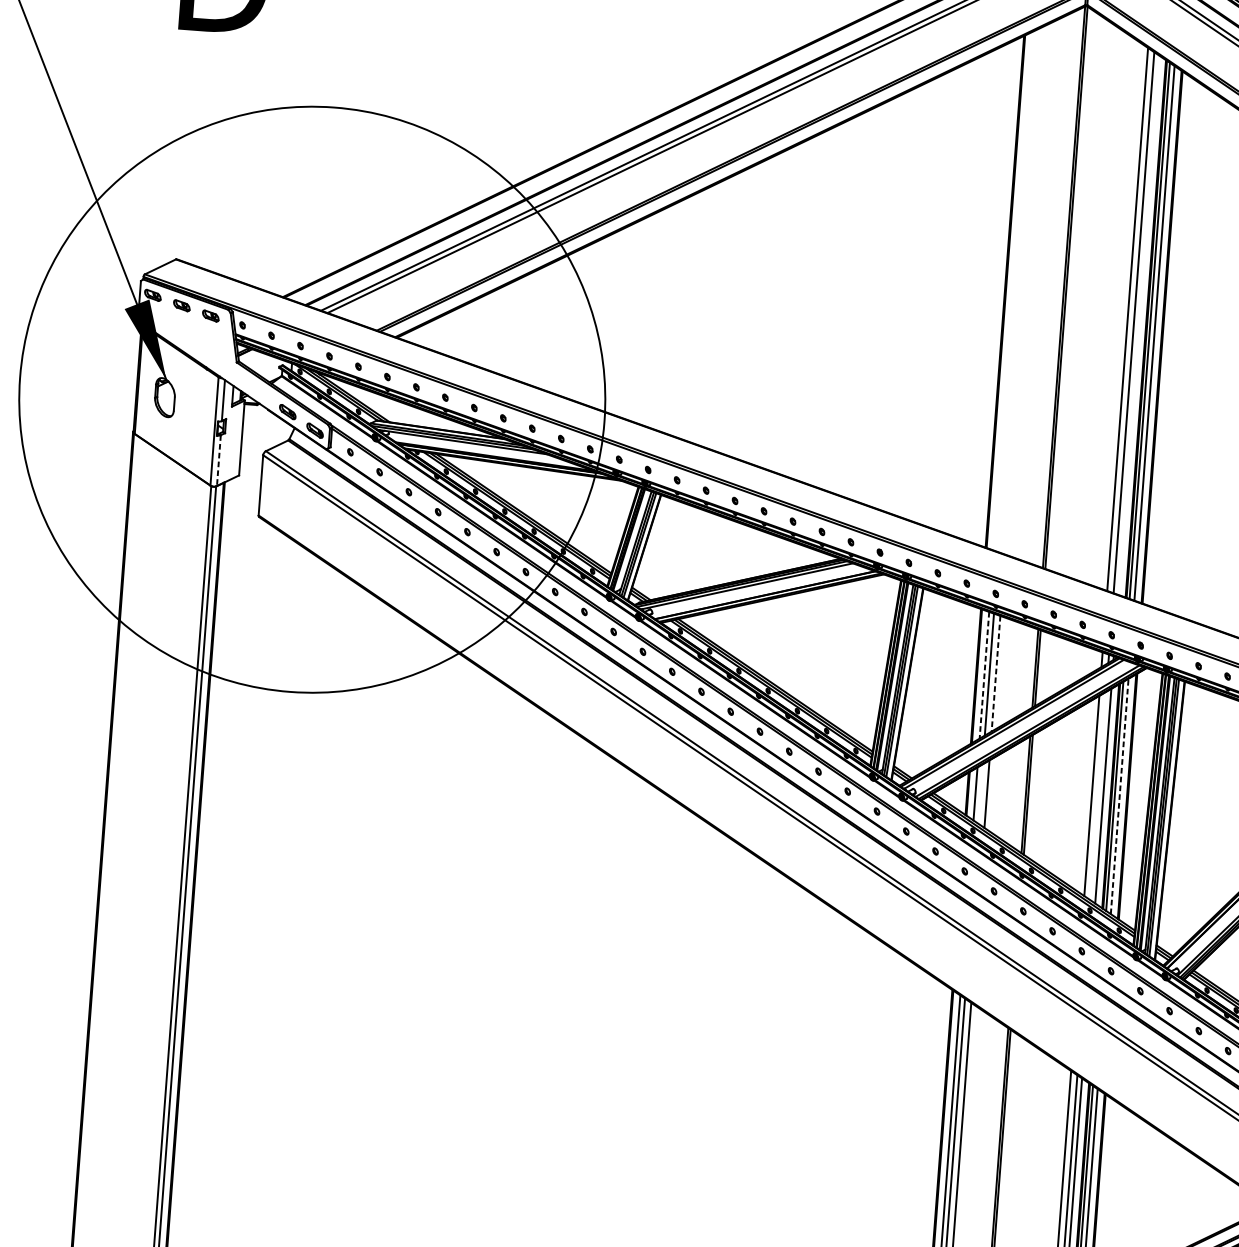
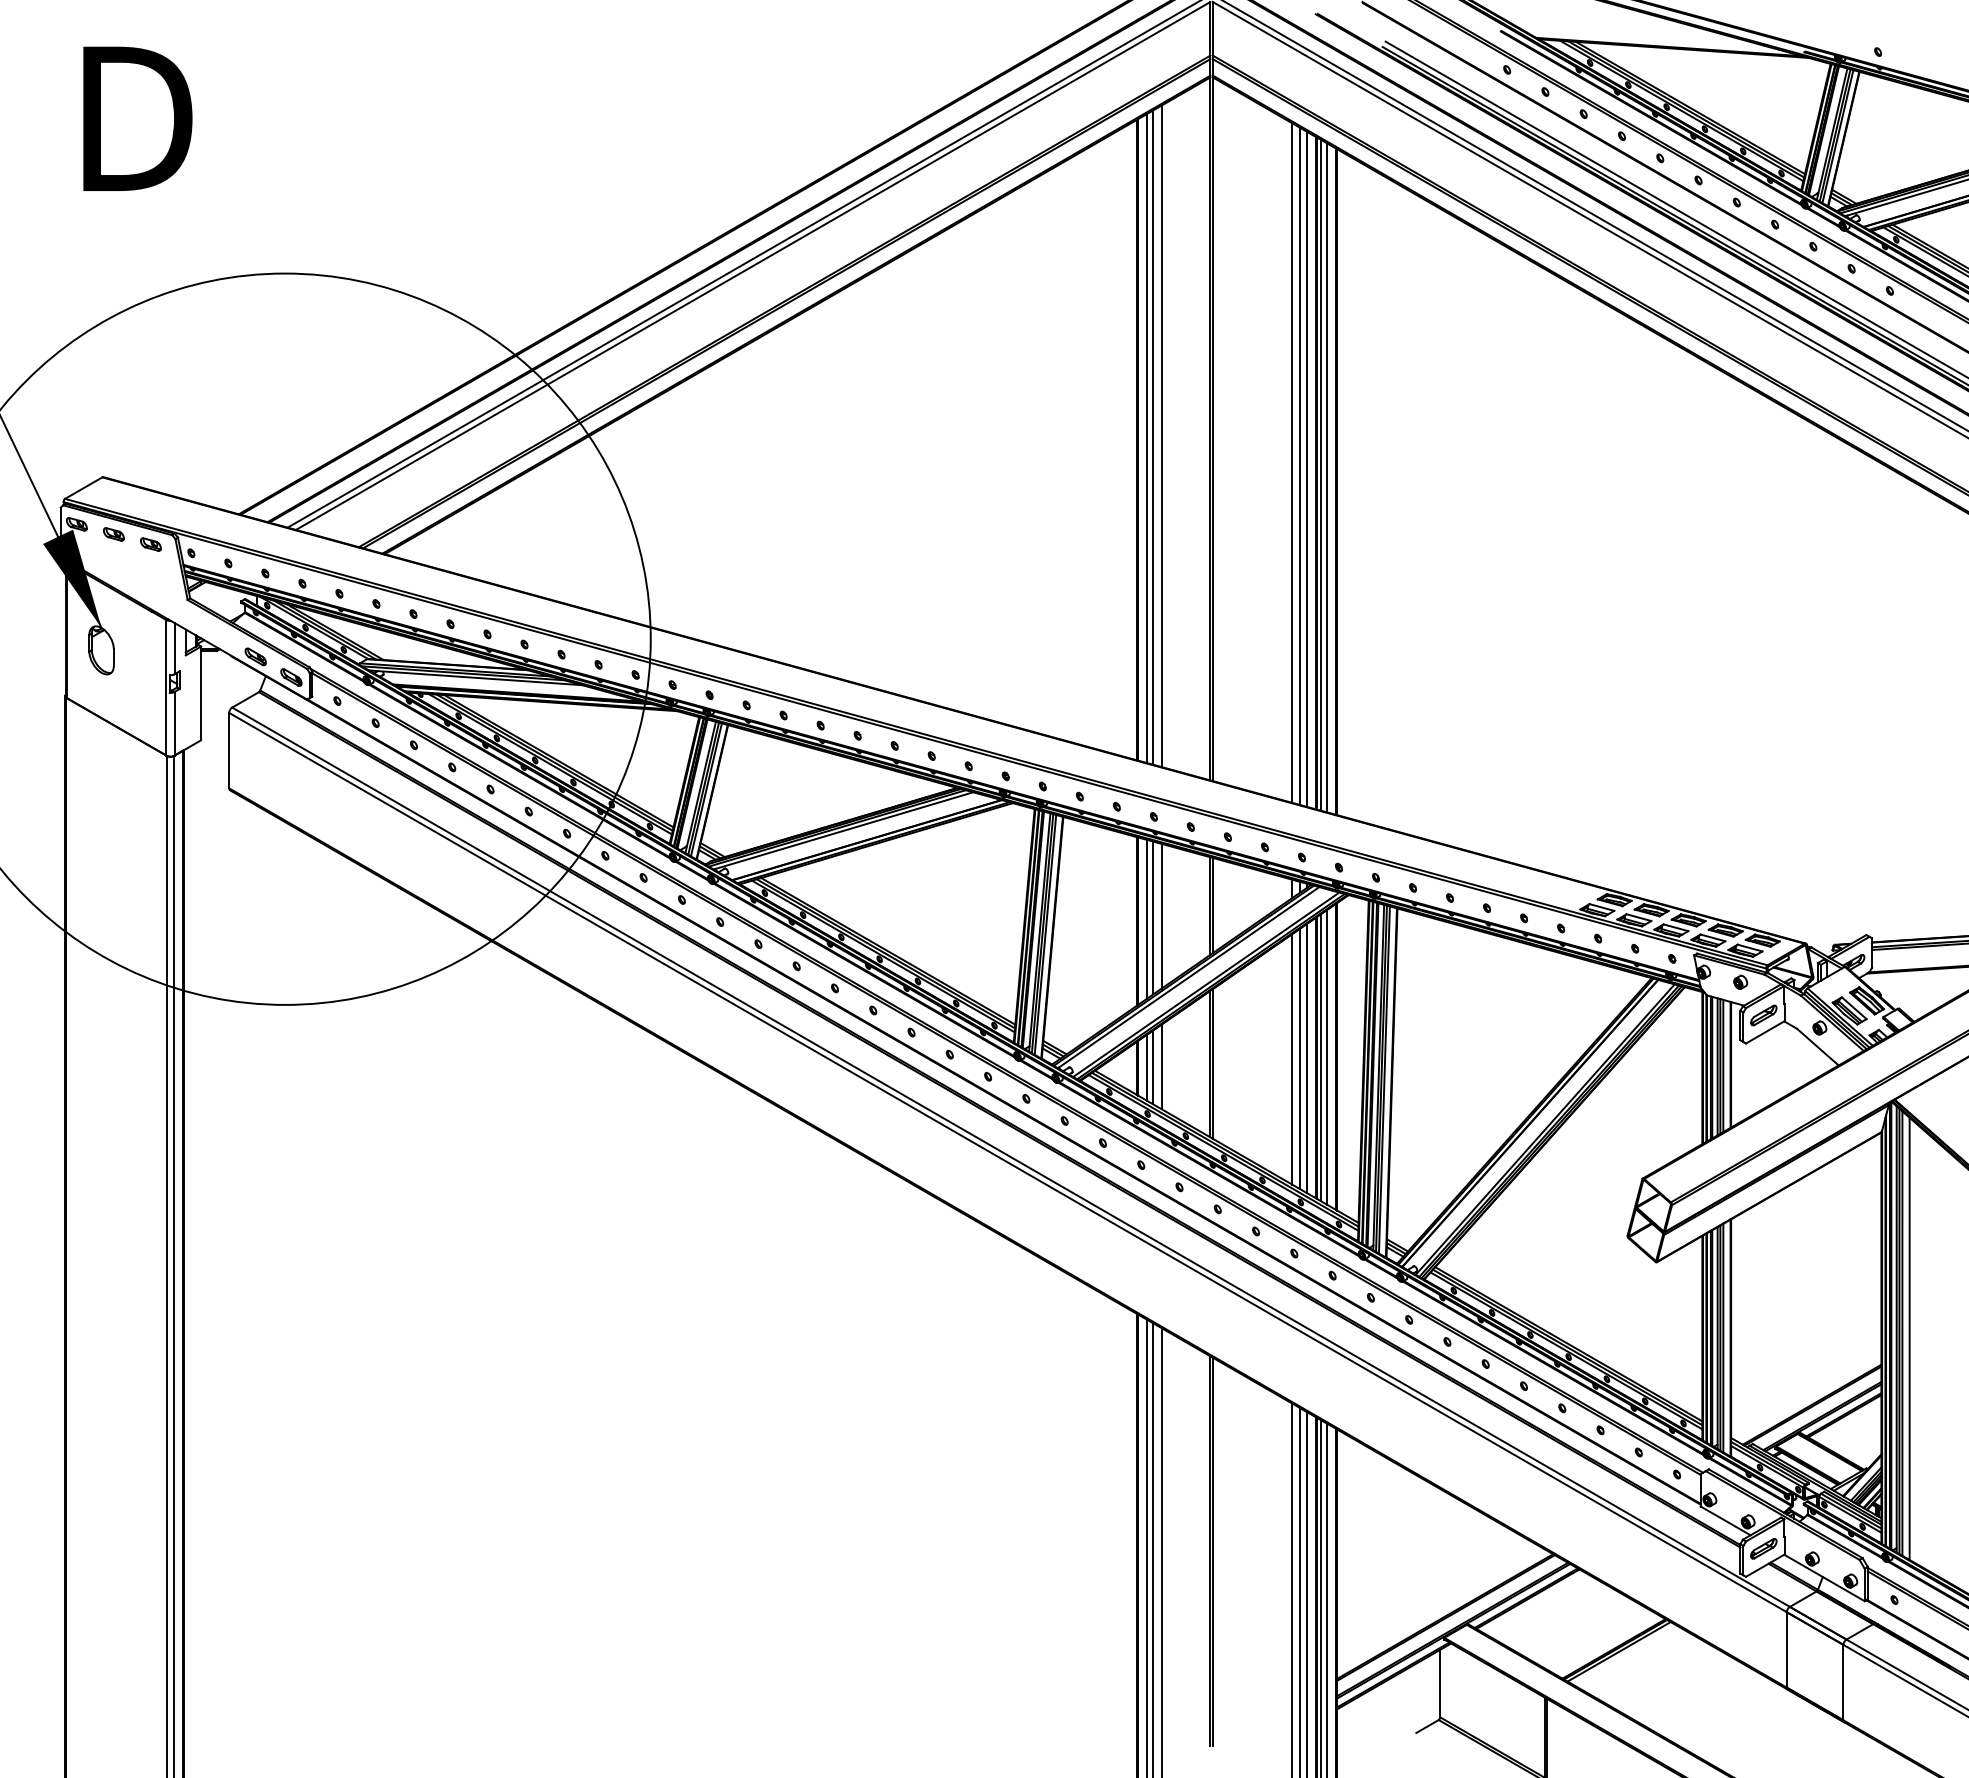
line: (1018, 290) -> (1153, 437), added
line: (1024, 290) -> (1161, 436), added
line: (1013, 291) -> (1147, 438), added
line: (1138, 324) -> (1306, 468), added
line: (218, 460) -> (174, 723), dashed -> solid
line: (995, 673) -> (1161, 916), dashed -> solid
line: (984, 675) -> (1147, 919), dashed -> solid
line: (980, 794) -> (1153, 1067), added
line: (1098, 795) -> (1300, 1058), added
line: (1119, 795) -> (1326, 1056), dashed -> solid

